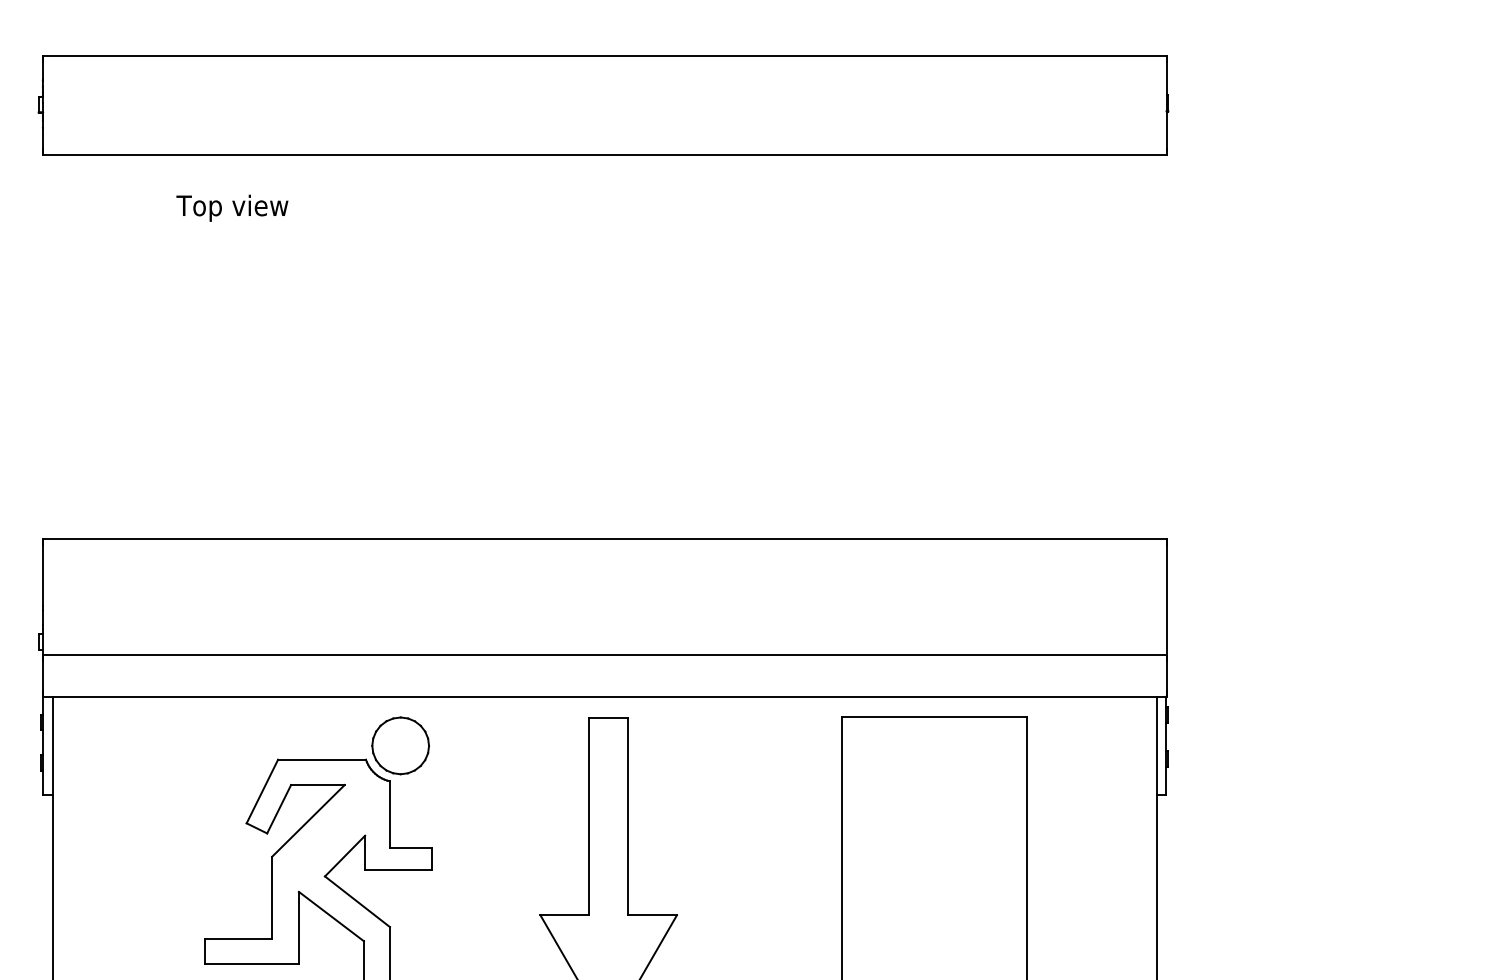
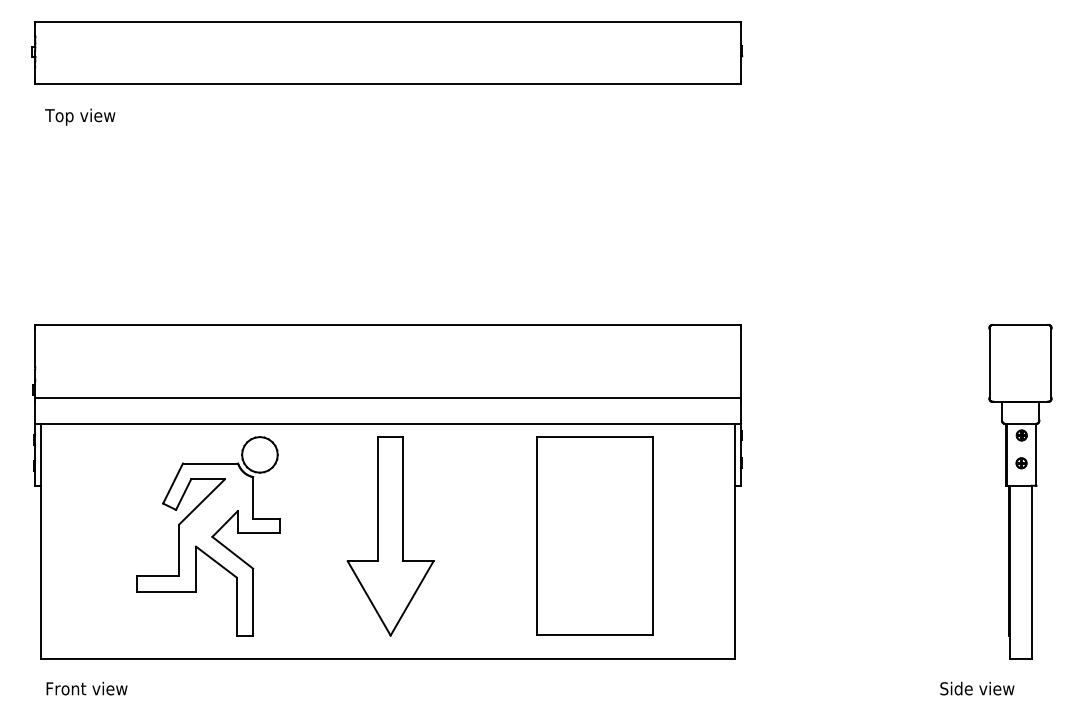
text: (232, 207) -> (80, 116), moved

